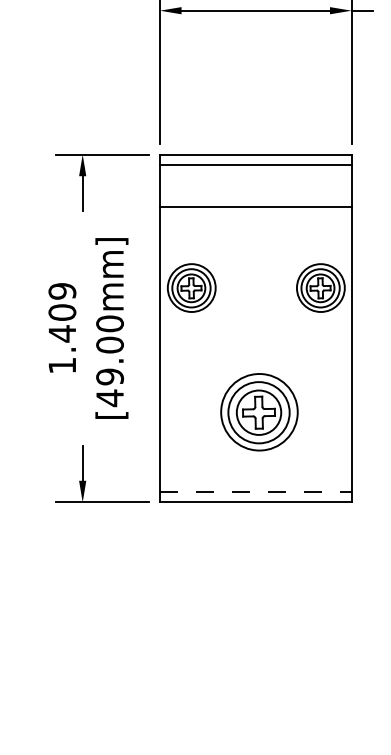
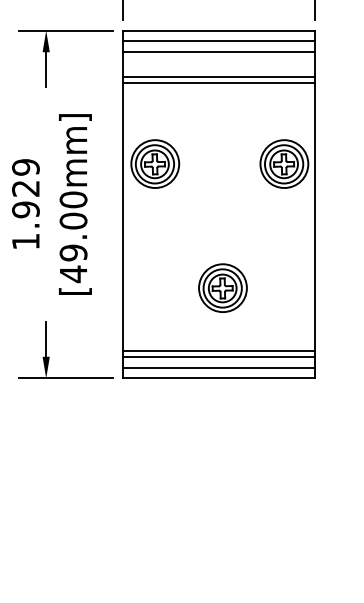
line: (255, 176) -> (219, 52), added
line: (255, 201) -> (219, 77), added
text: (62, 323) -> (26, 199), 1.409 -> 1.929
part: (259, 411) -> (223, 287), size x0.62
line: (255, 475) -> (219, 351), added
line: (255, 480) -> (219, 356), added
line: (255, 491) -> (219, 367), dashed -> solid

